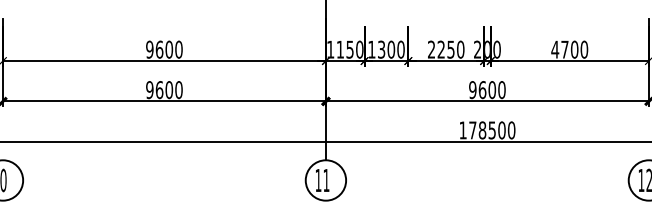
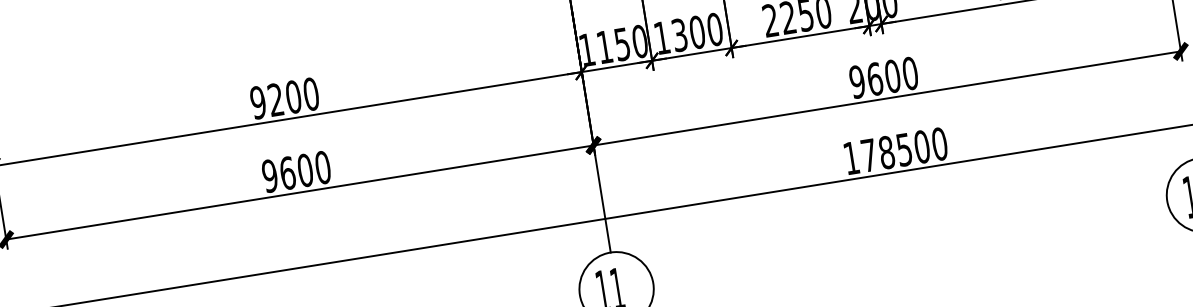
text: (159, 49) -> (275, 99), 9600 -> 9200

